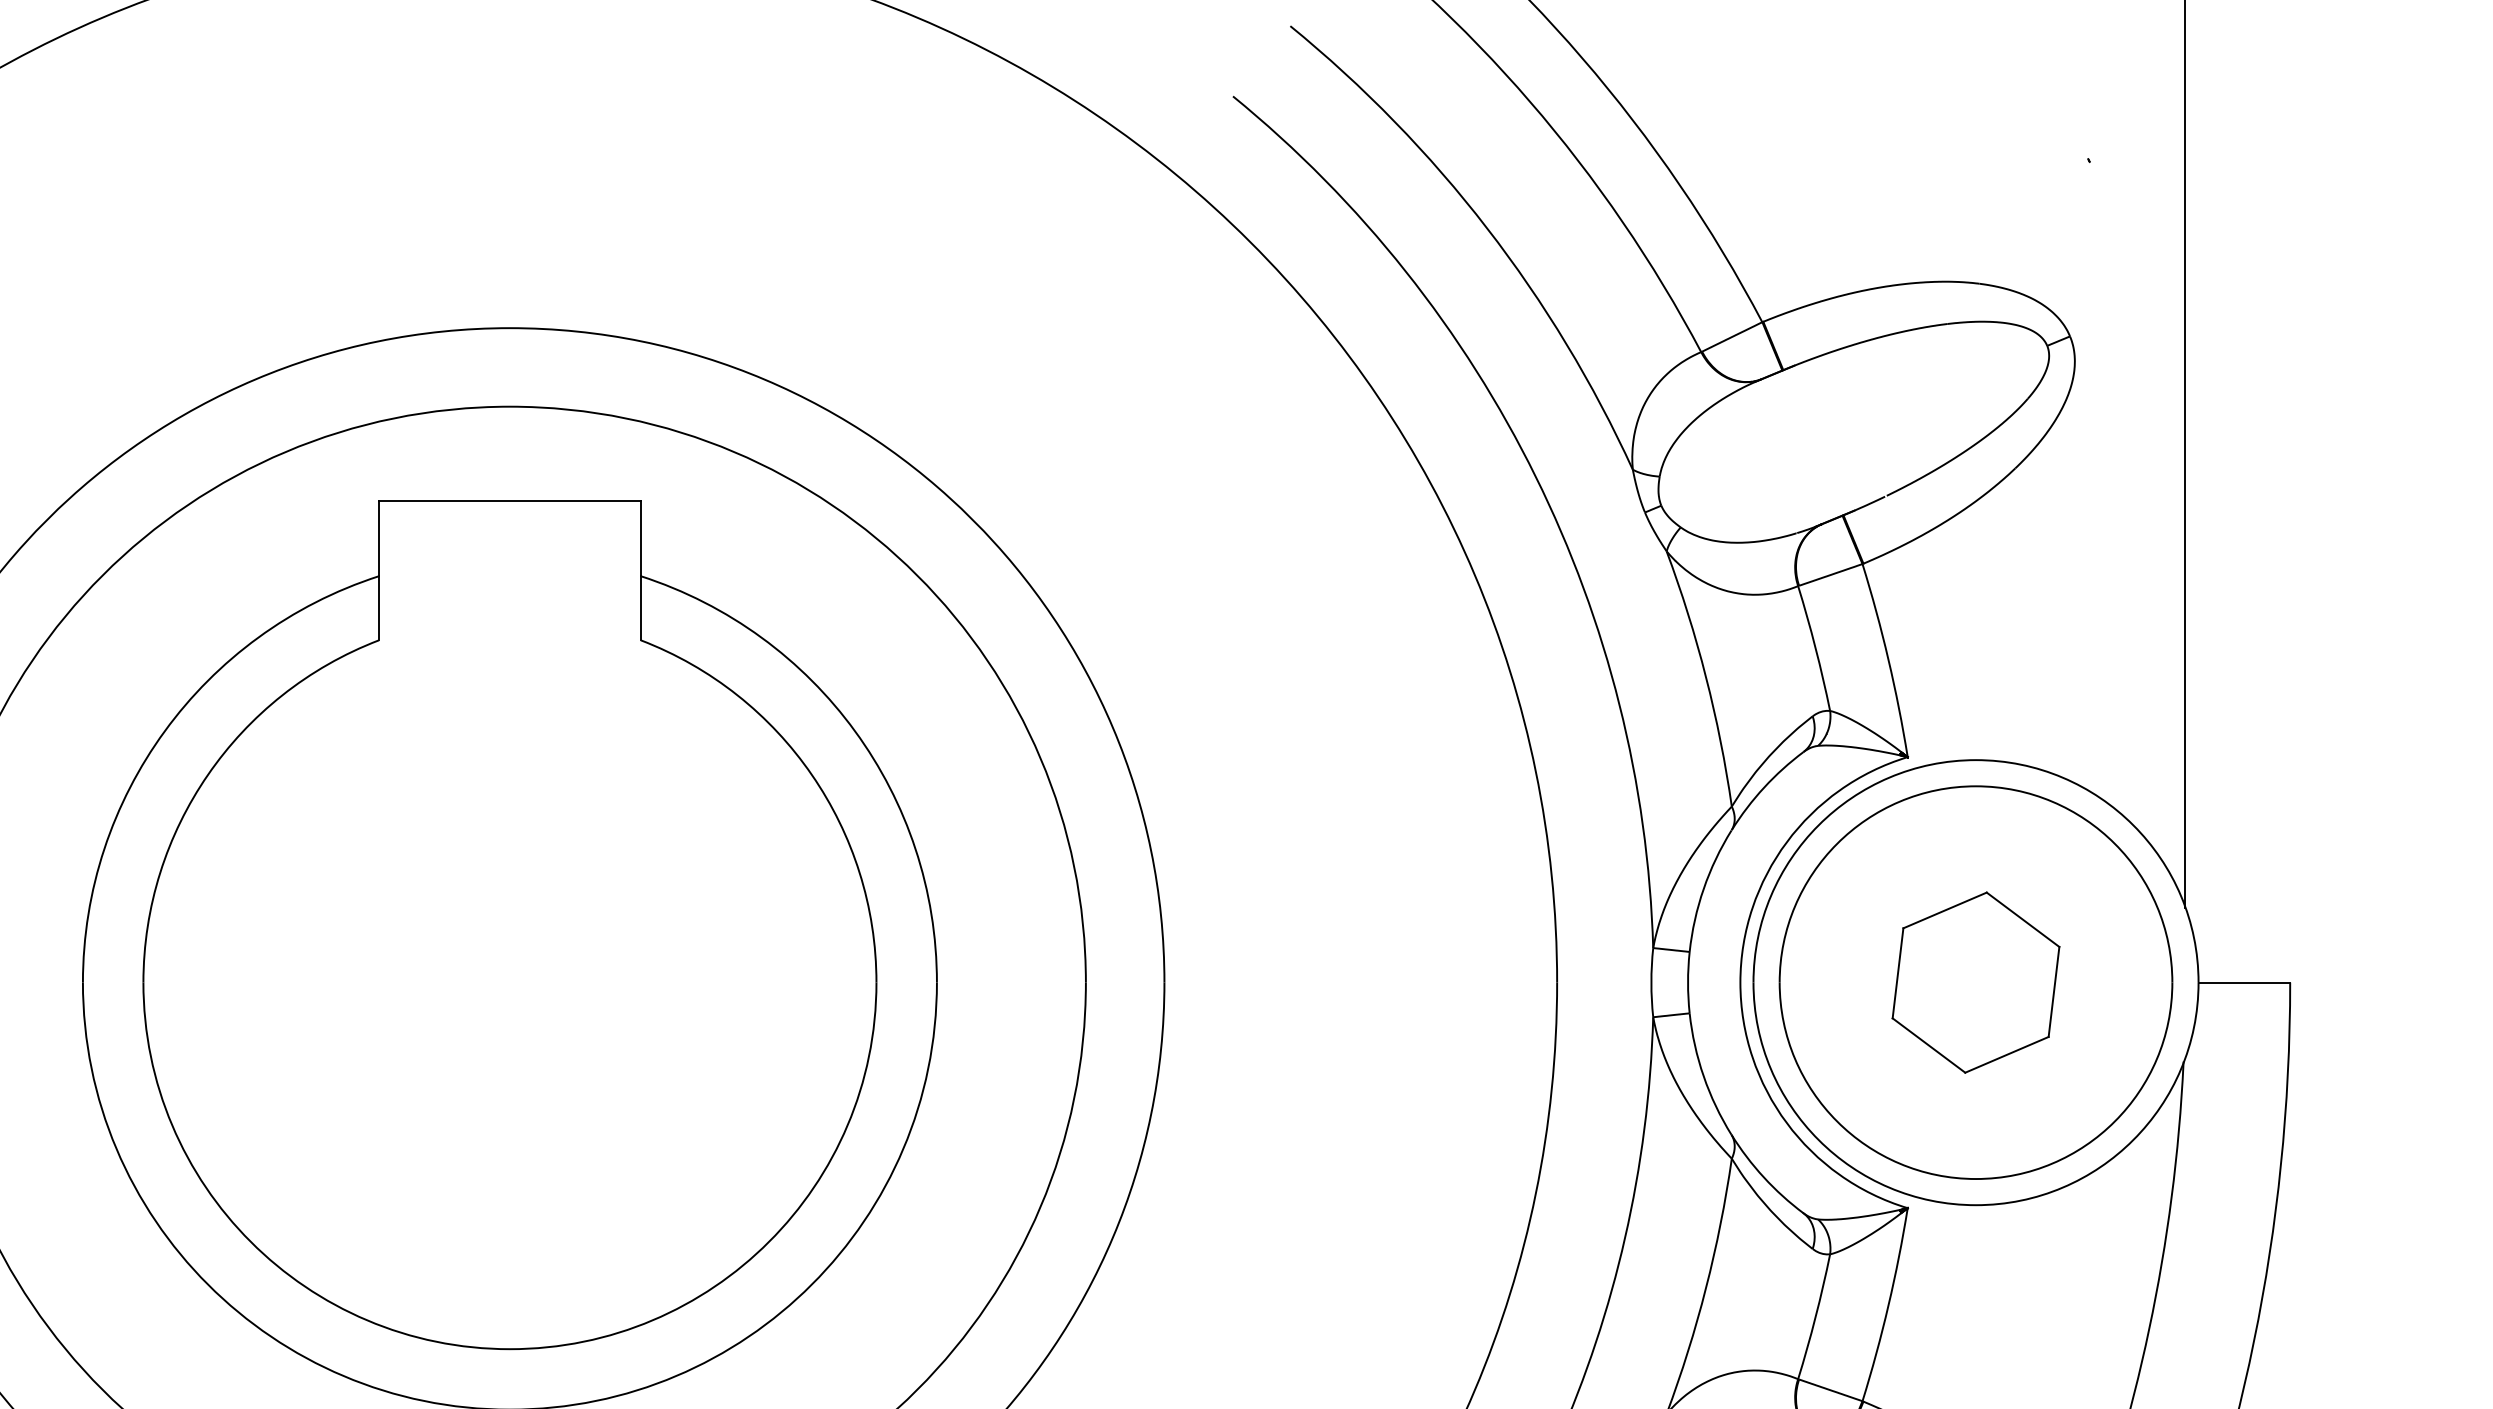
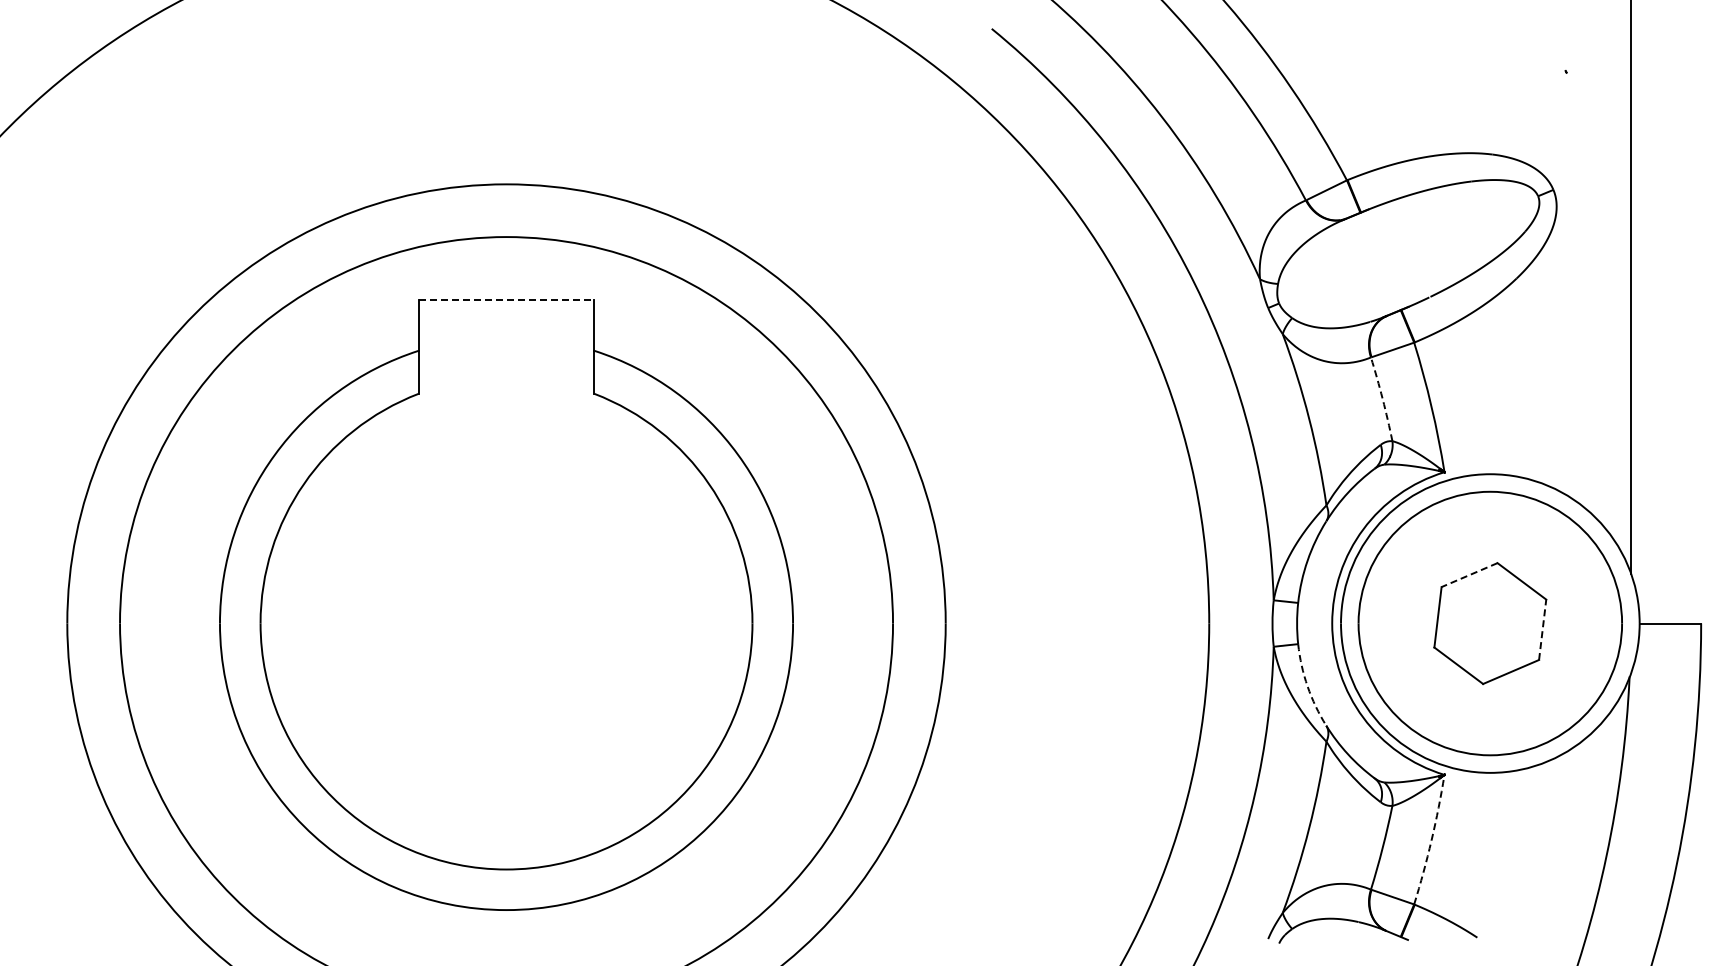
line: (509, 501) -> (506, 300), solid -> dashed
arc: (1815, 648) -> (1382, 399), solid -> dashed
line: (1944, 911) -> (1469, 575), solid -> dashed
line: (2053, 991) -> (1542, 629), solid -> dashed
arc: (1703, 1076) -> (1307, 686), solid -> dashed
arc: (1888, 1305) -> (1431, 840), solid -> dashed

